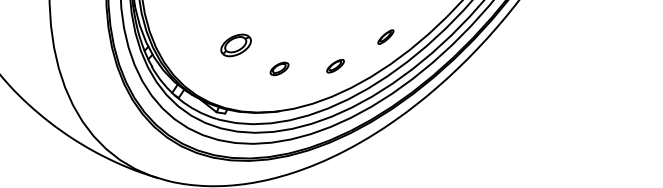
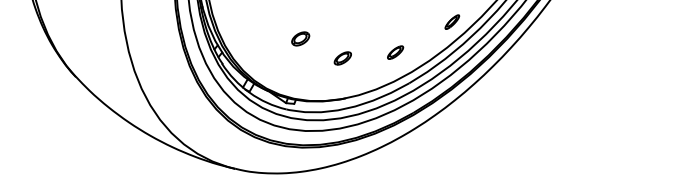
part: (386, 36) -> (452, 21), moved
part: (236, 45) -> (300, 38), size x0.62

